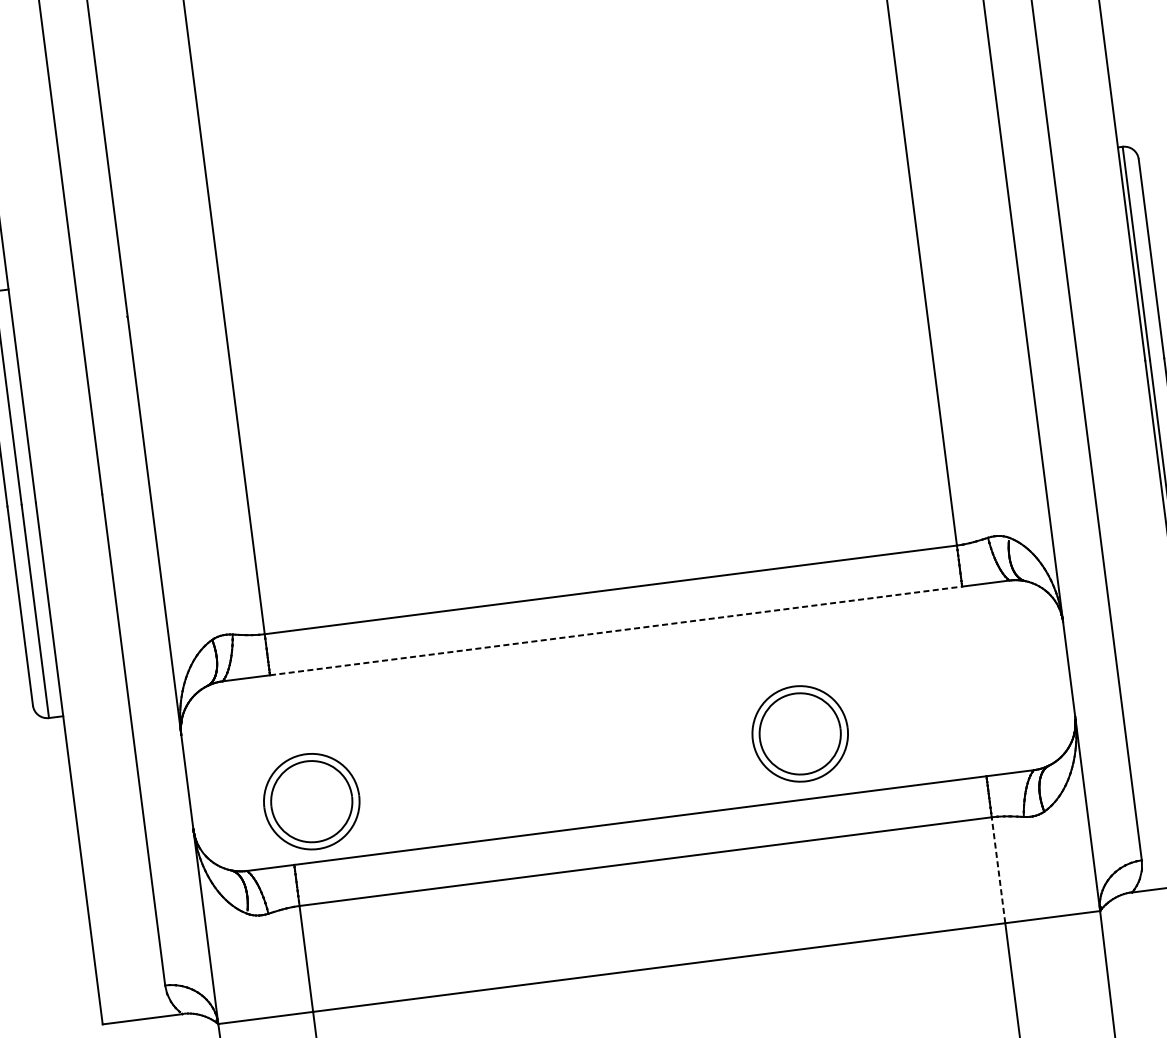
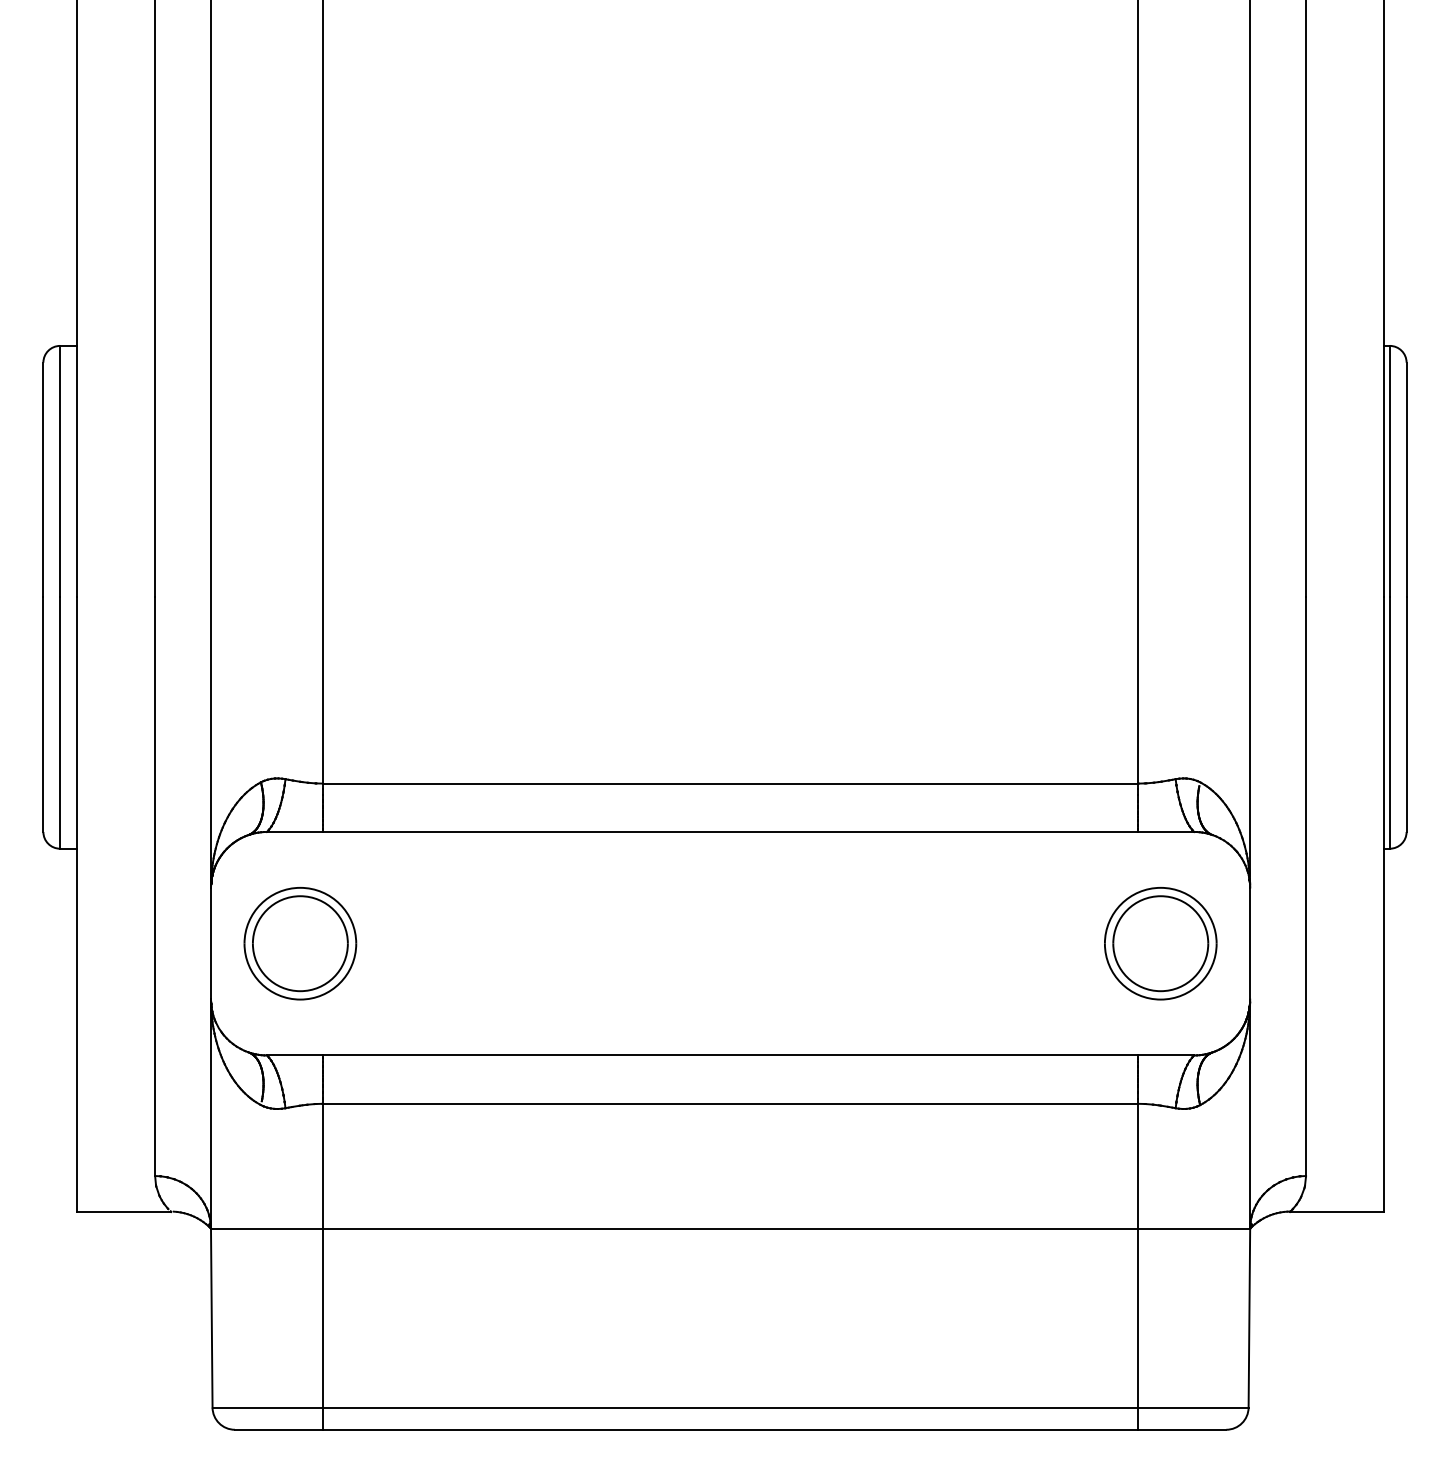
line: (615, 630) -> (730, 831), dashed -> solid
part: (799, 733) -> (1160, 943), moved
part: (311, 801) -> (300, 943), moved
line: (998, 869) -> (1138, 1165), dashed -> solid

